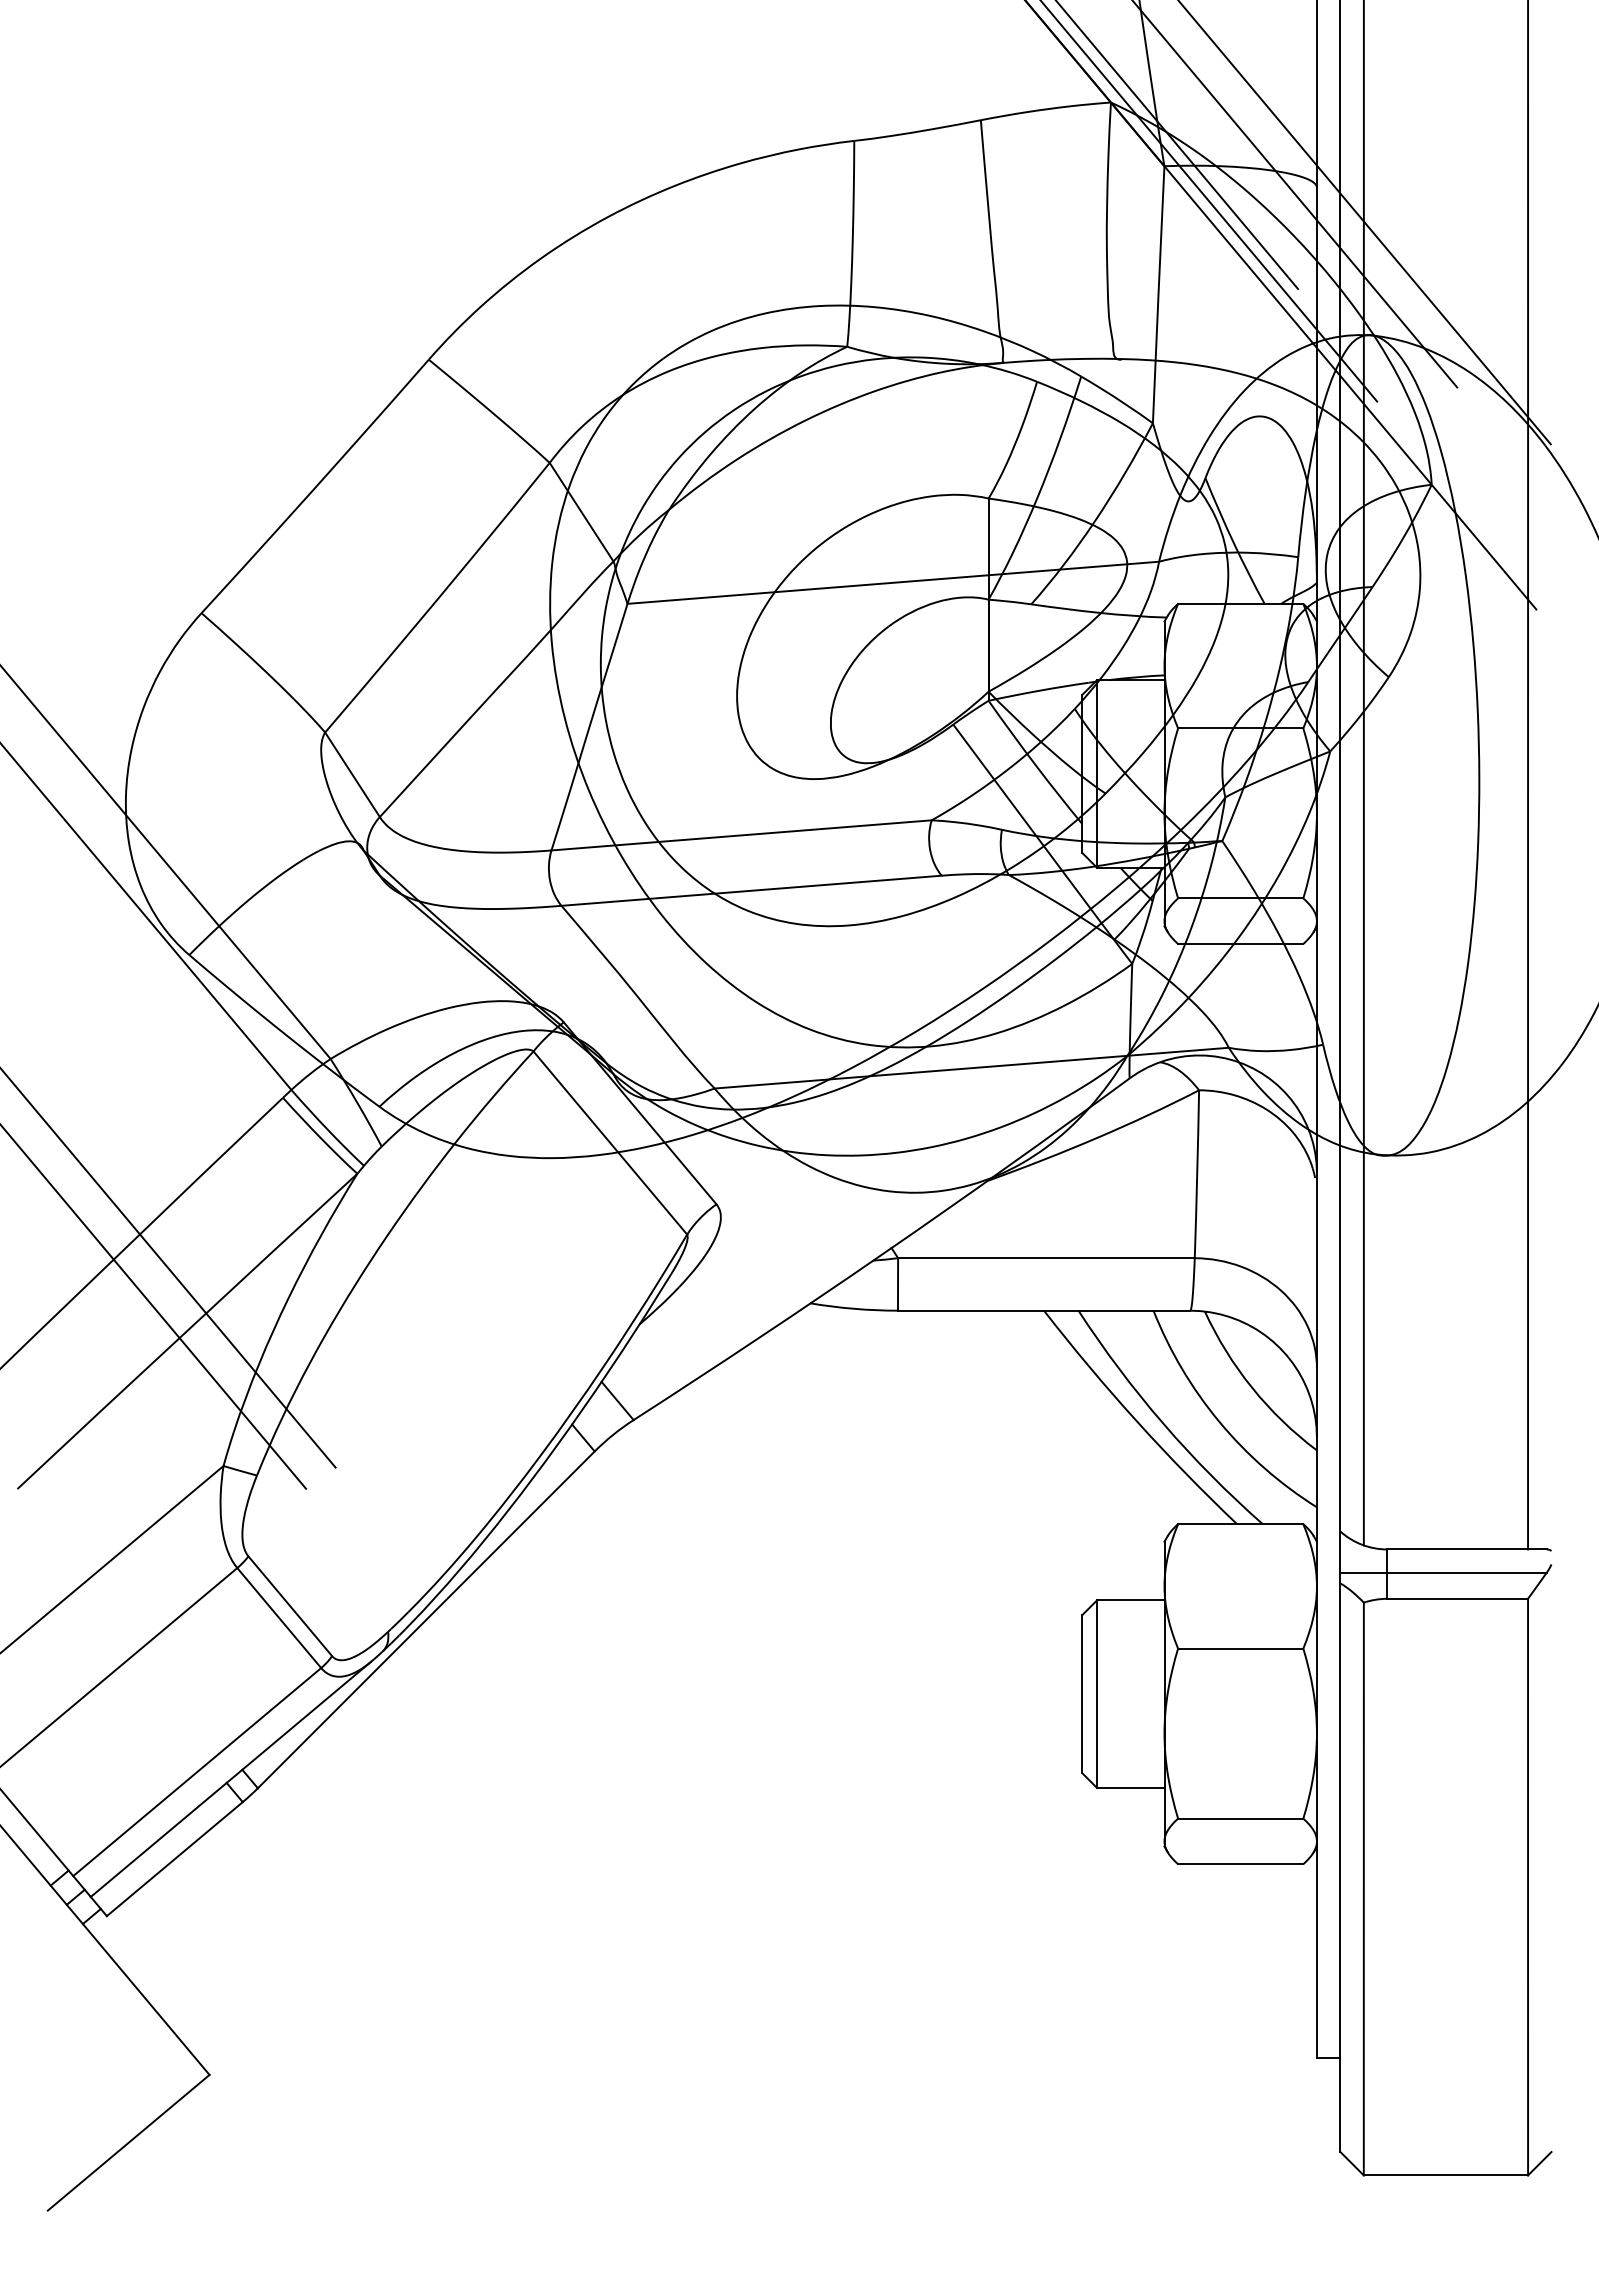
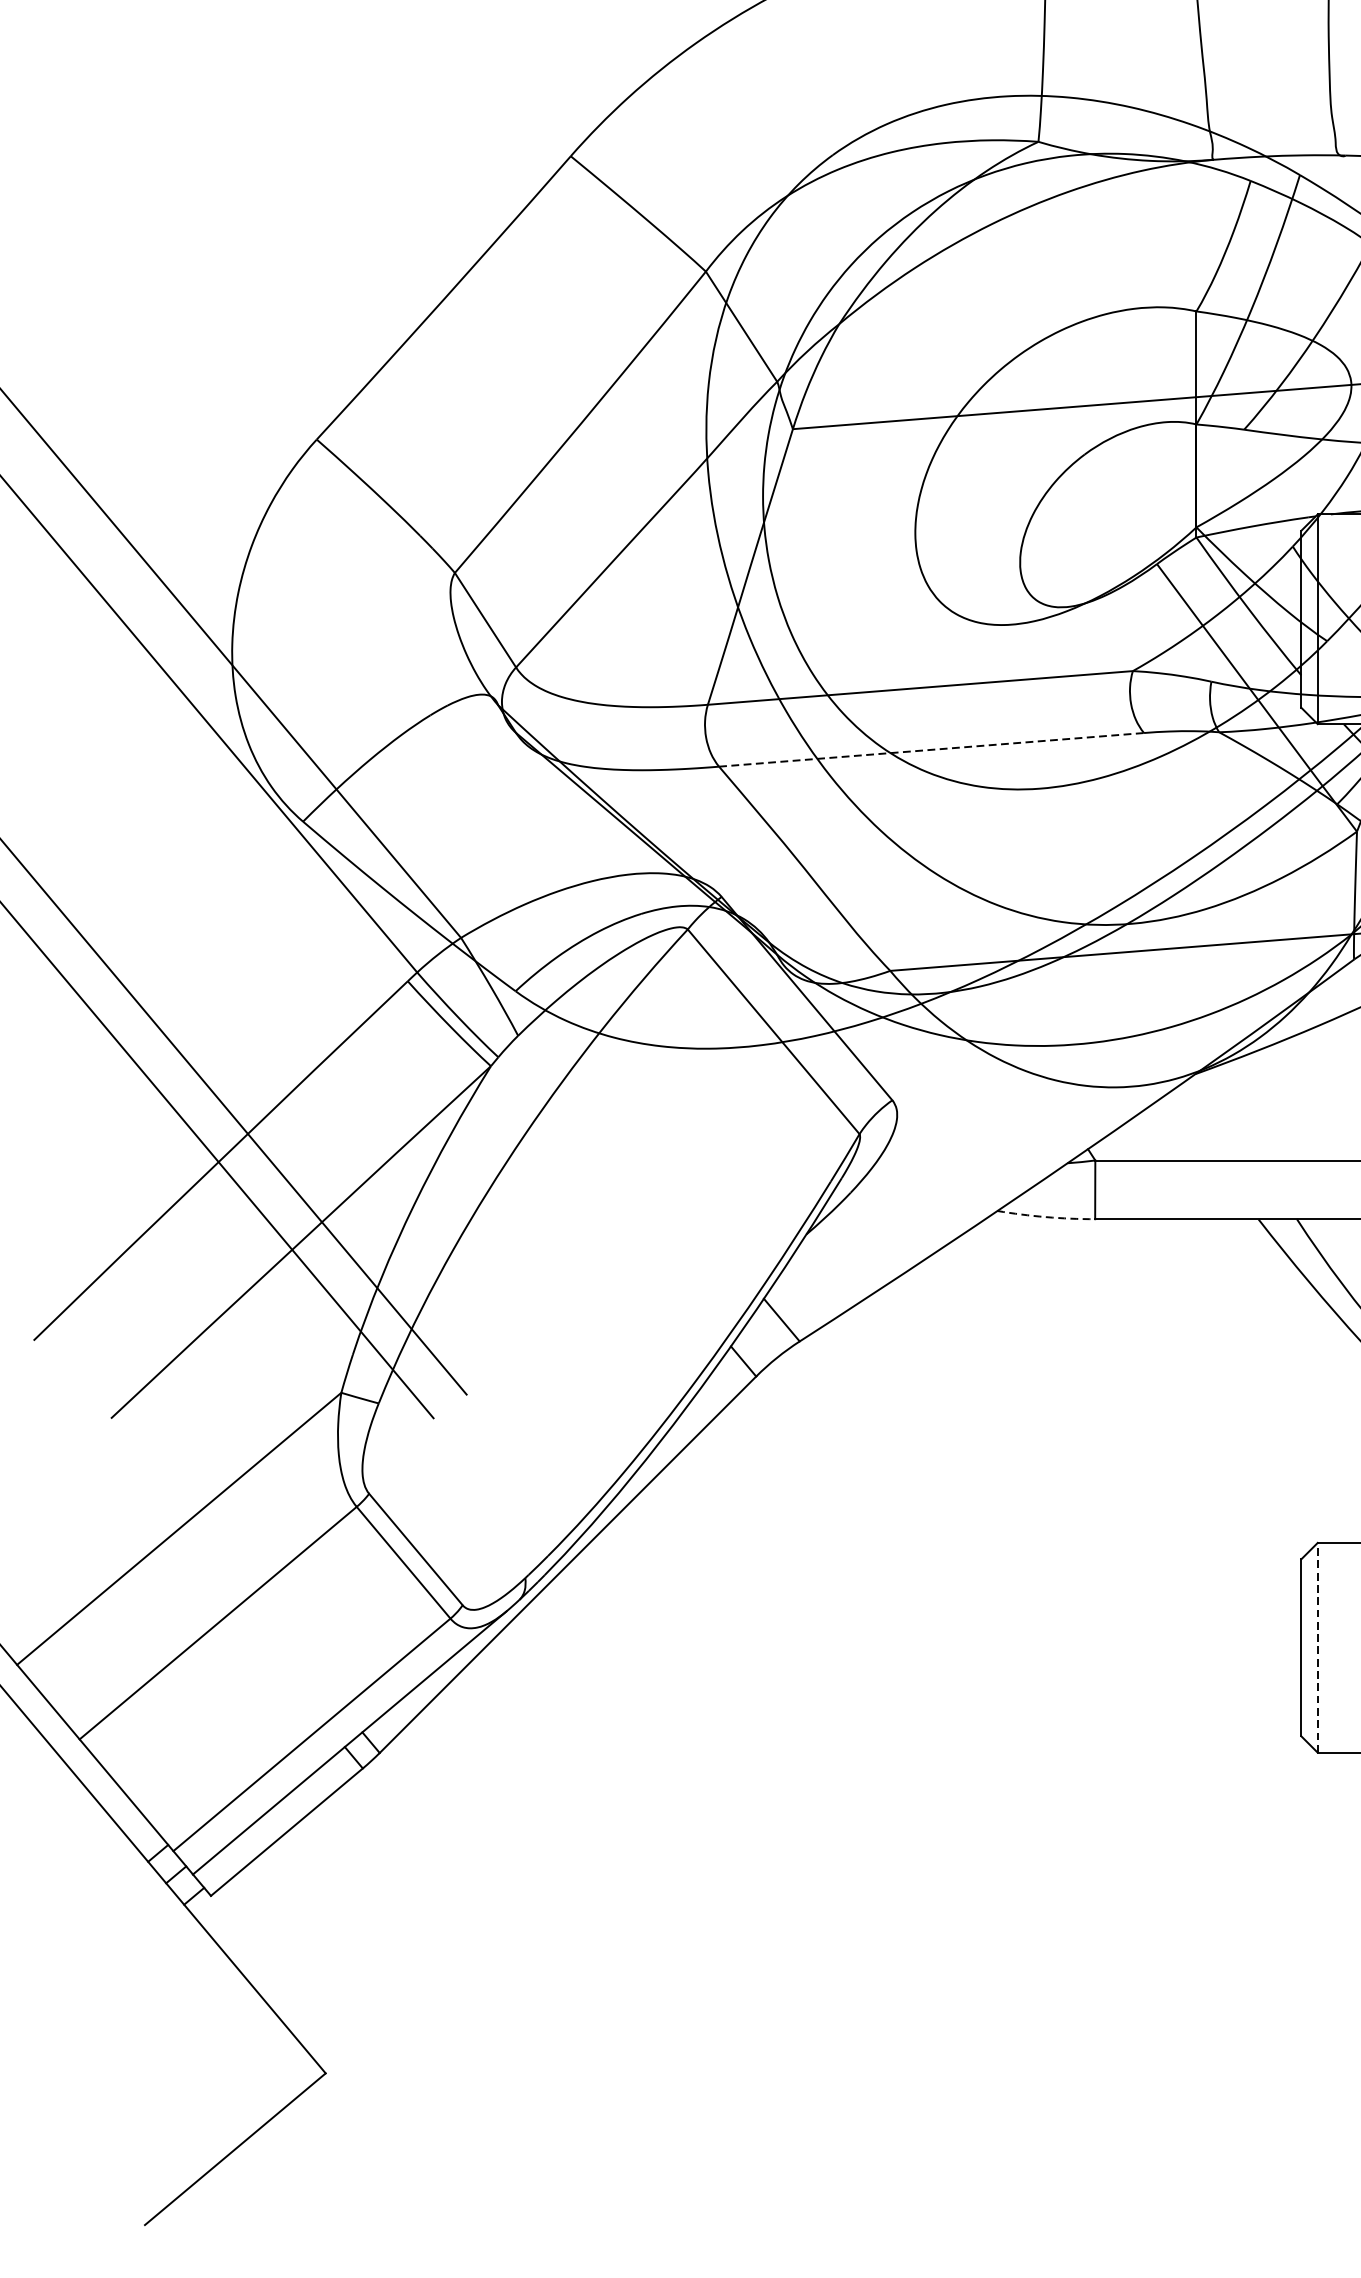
line: (751, 890) -> (931, 749), solid -> dashed
arc: (854, 1308) -> (1046, 1216), solid -> dashed
line: (1097, 1694) -> (1318, 1648), solid -> dashed

